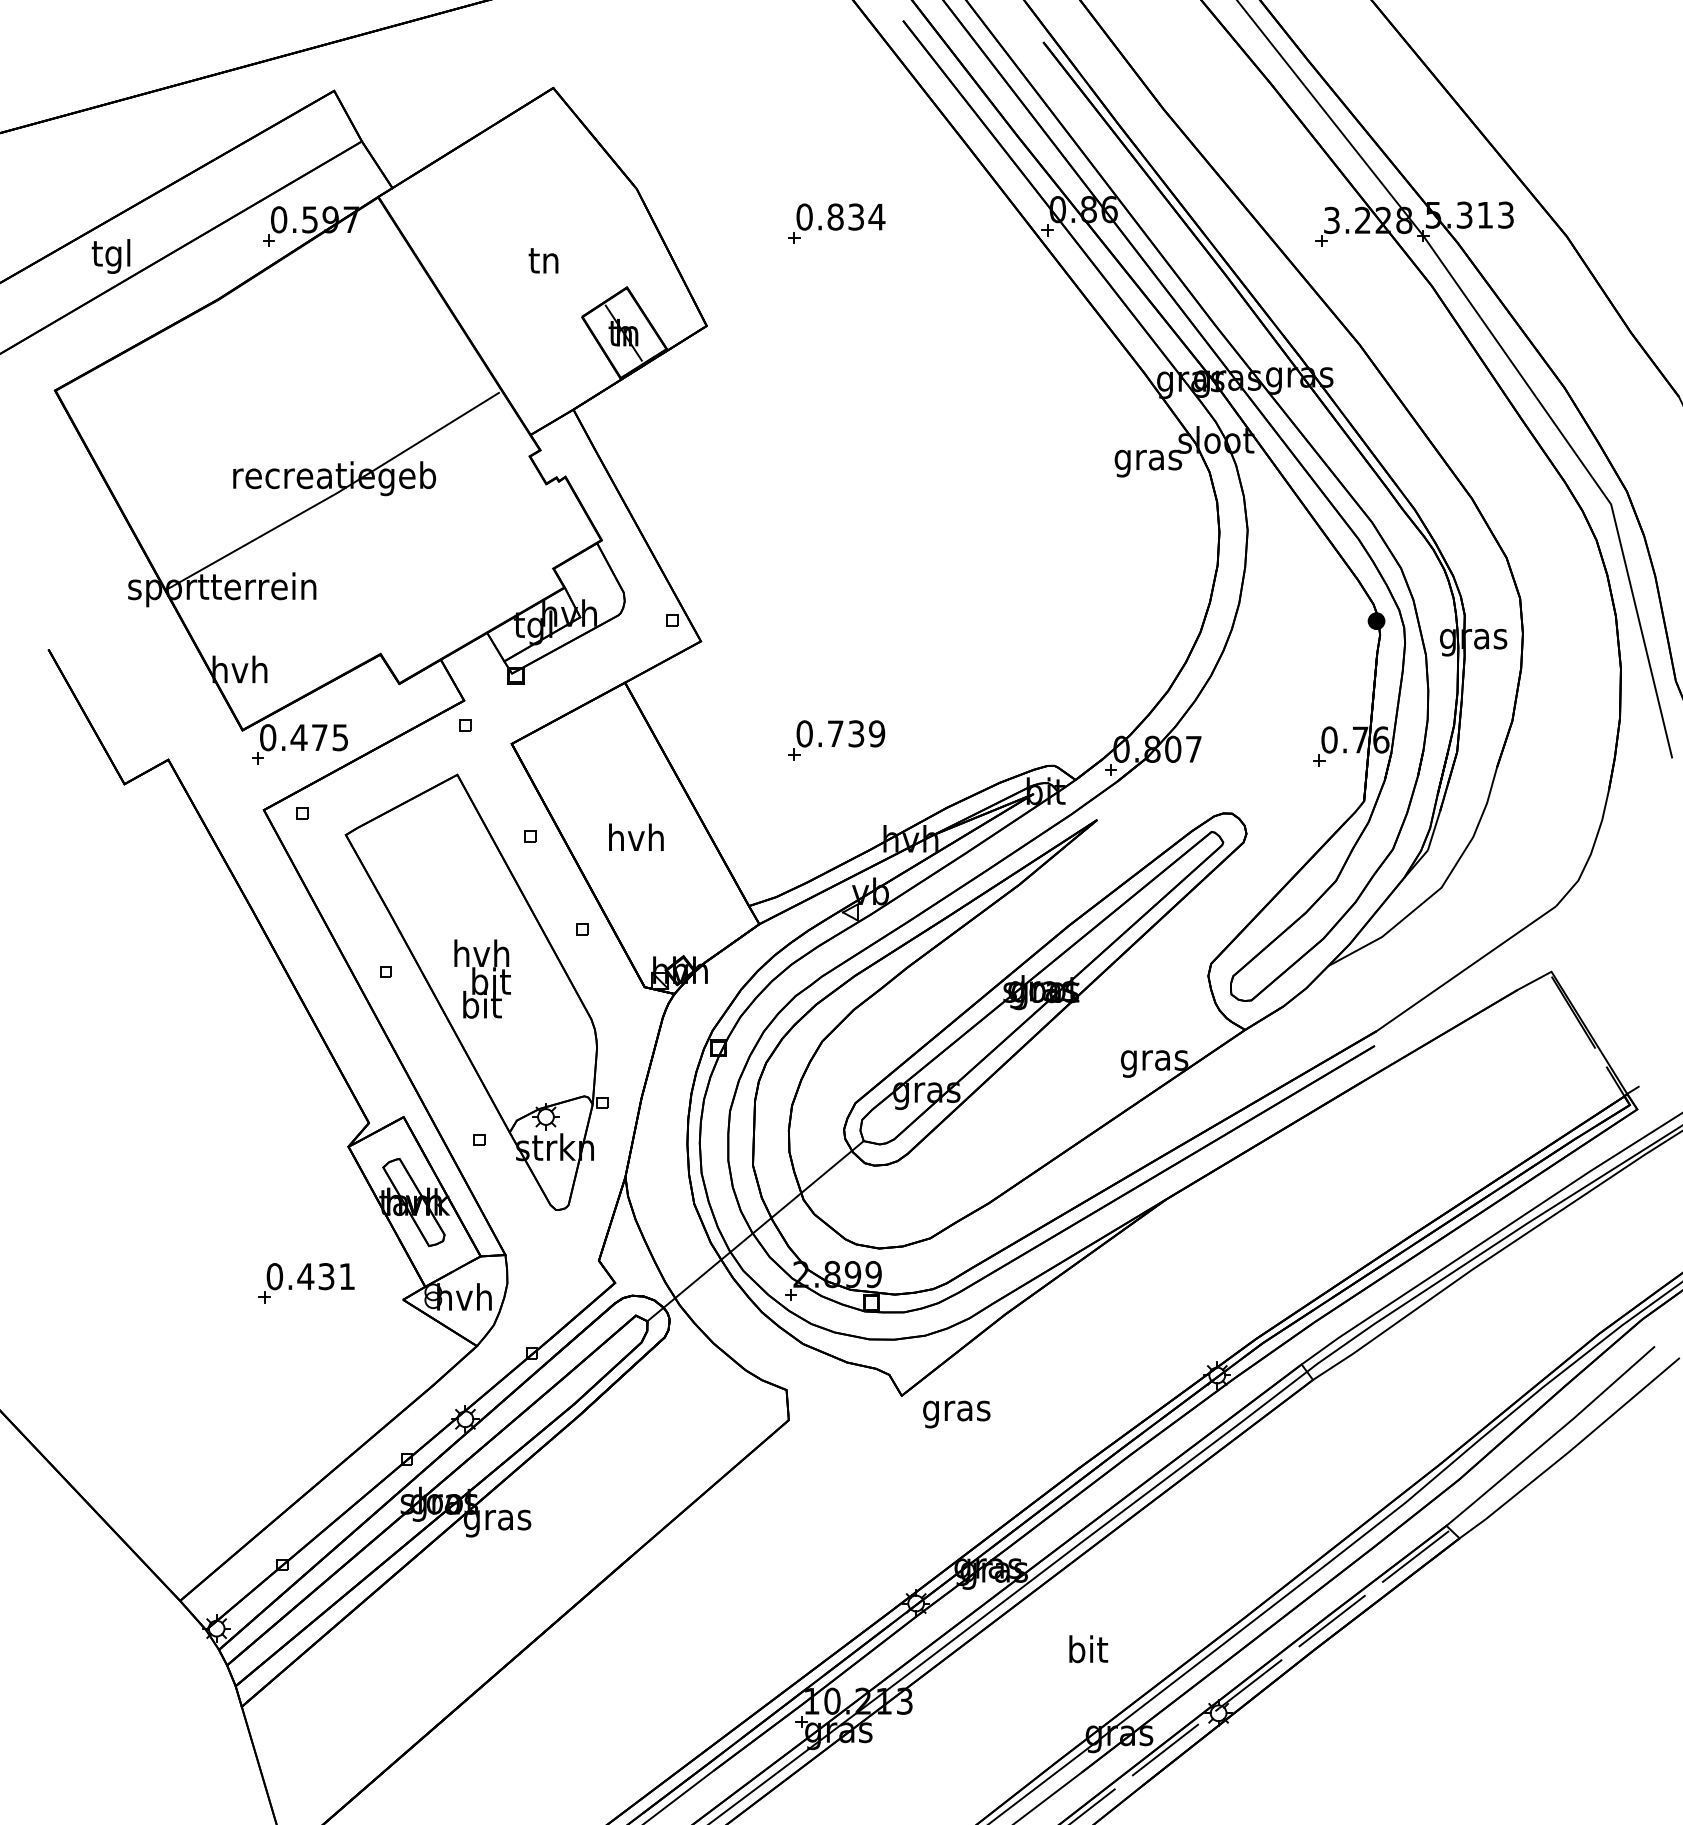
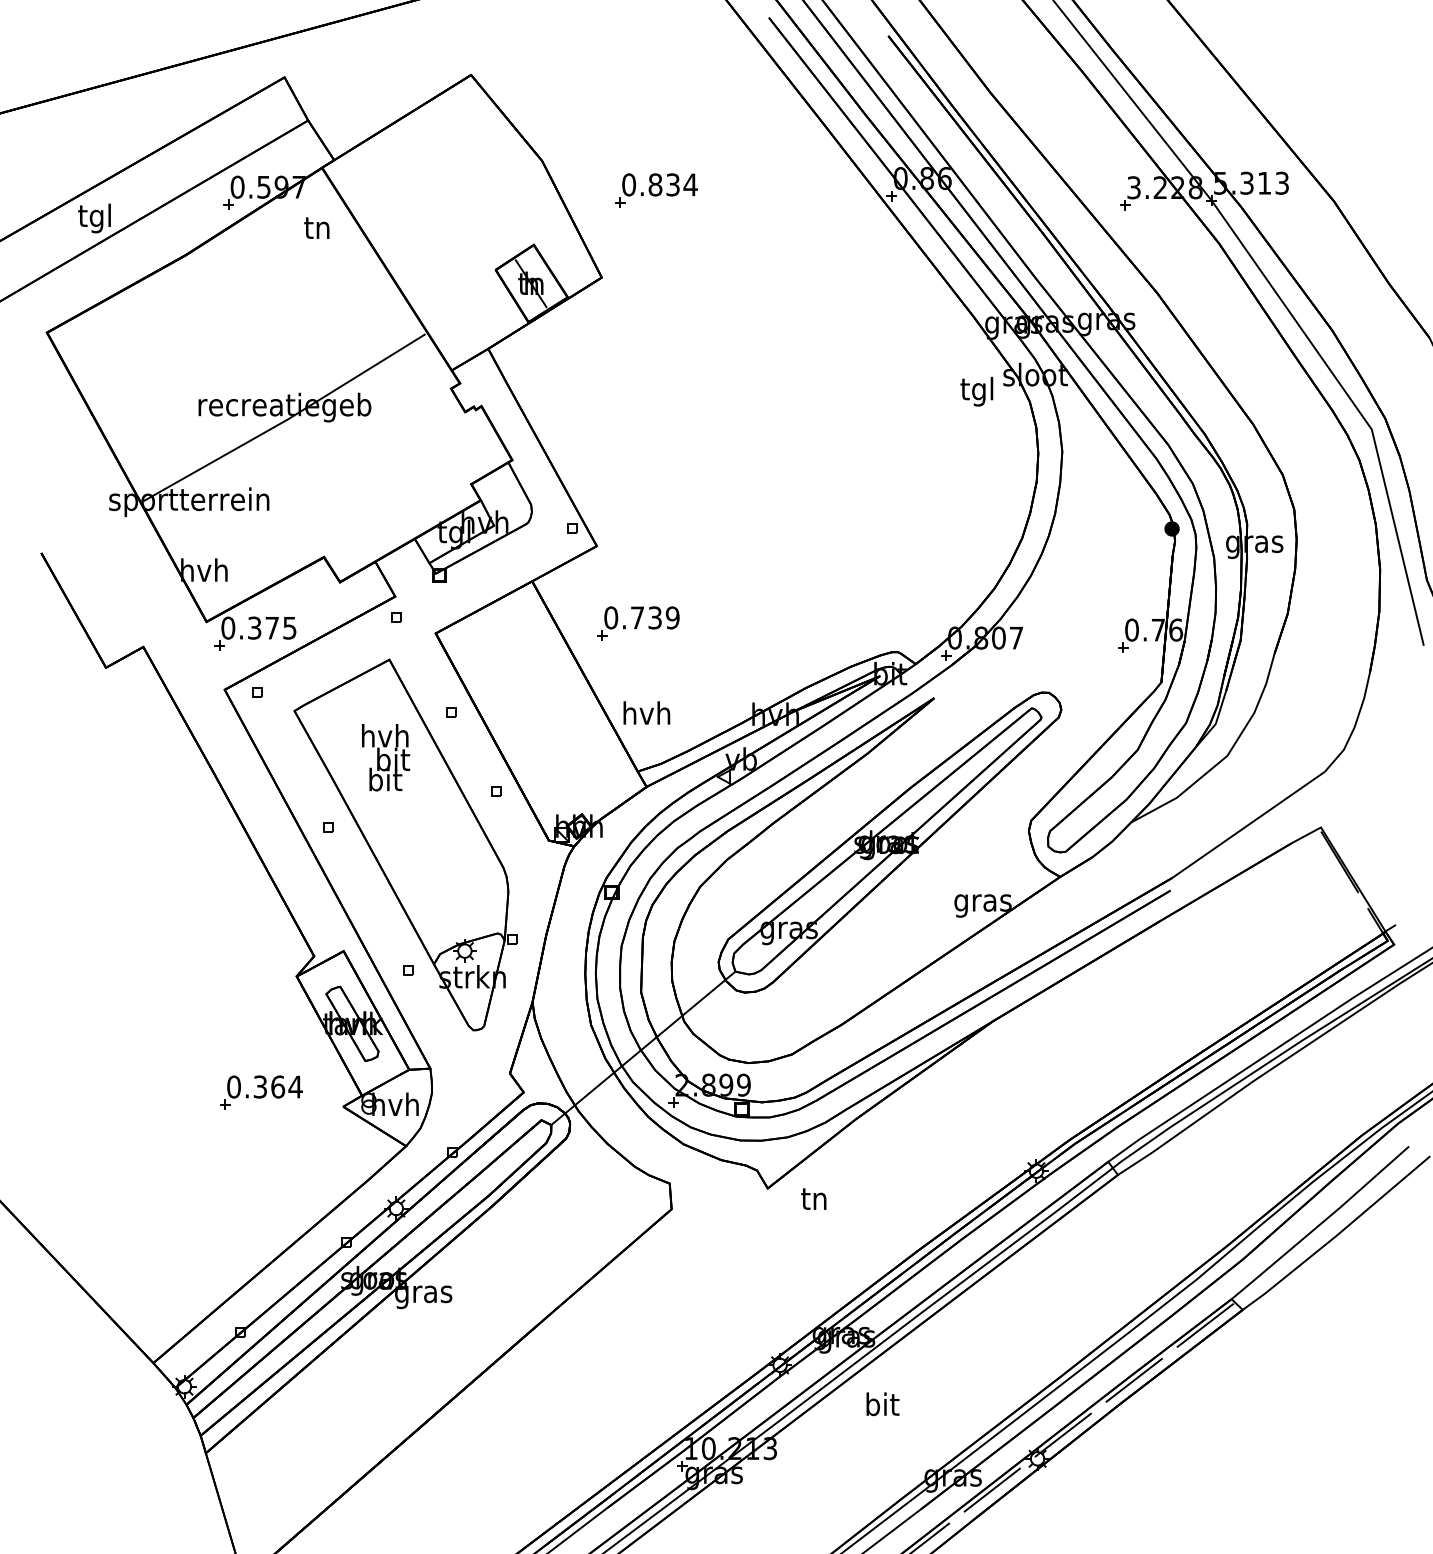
part: (836, 223) -> (656, 190), moved
text: (543, 260) -> (316, 227), moved
text: (1148, 459) -> (977, 391), gras -> tgl
text: (298, 736) -> (254, 627), 0.475 -> 0.375
part: (836, 740) -> (638, 623), moved
text: (635, 836) -> (646, 712), moved
text: (483, 978) -> (386, 757), moved
text: (325, 1276) -> (277, 1086), 0.431 -> 0.364
text: (956, 1412) -> (814, 1202), gras -> tn
text: (1088, 1649) -> (882, 1404), moved

